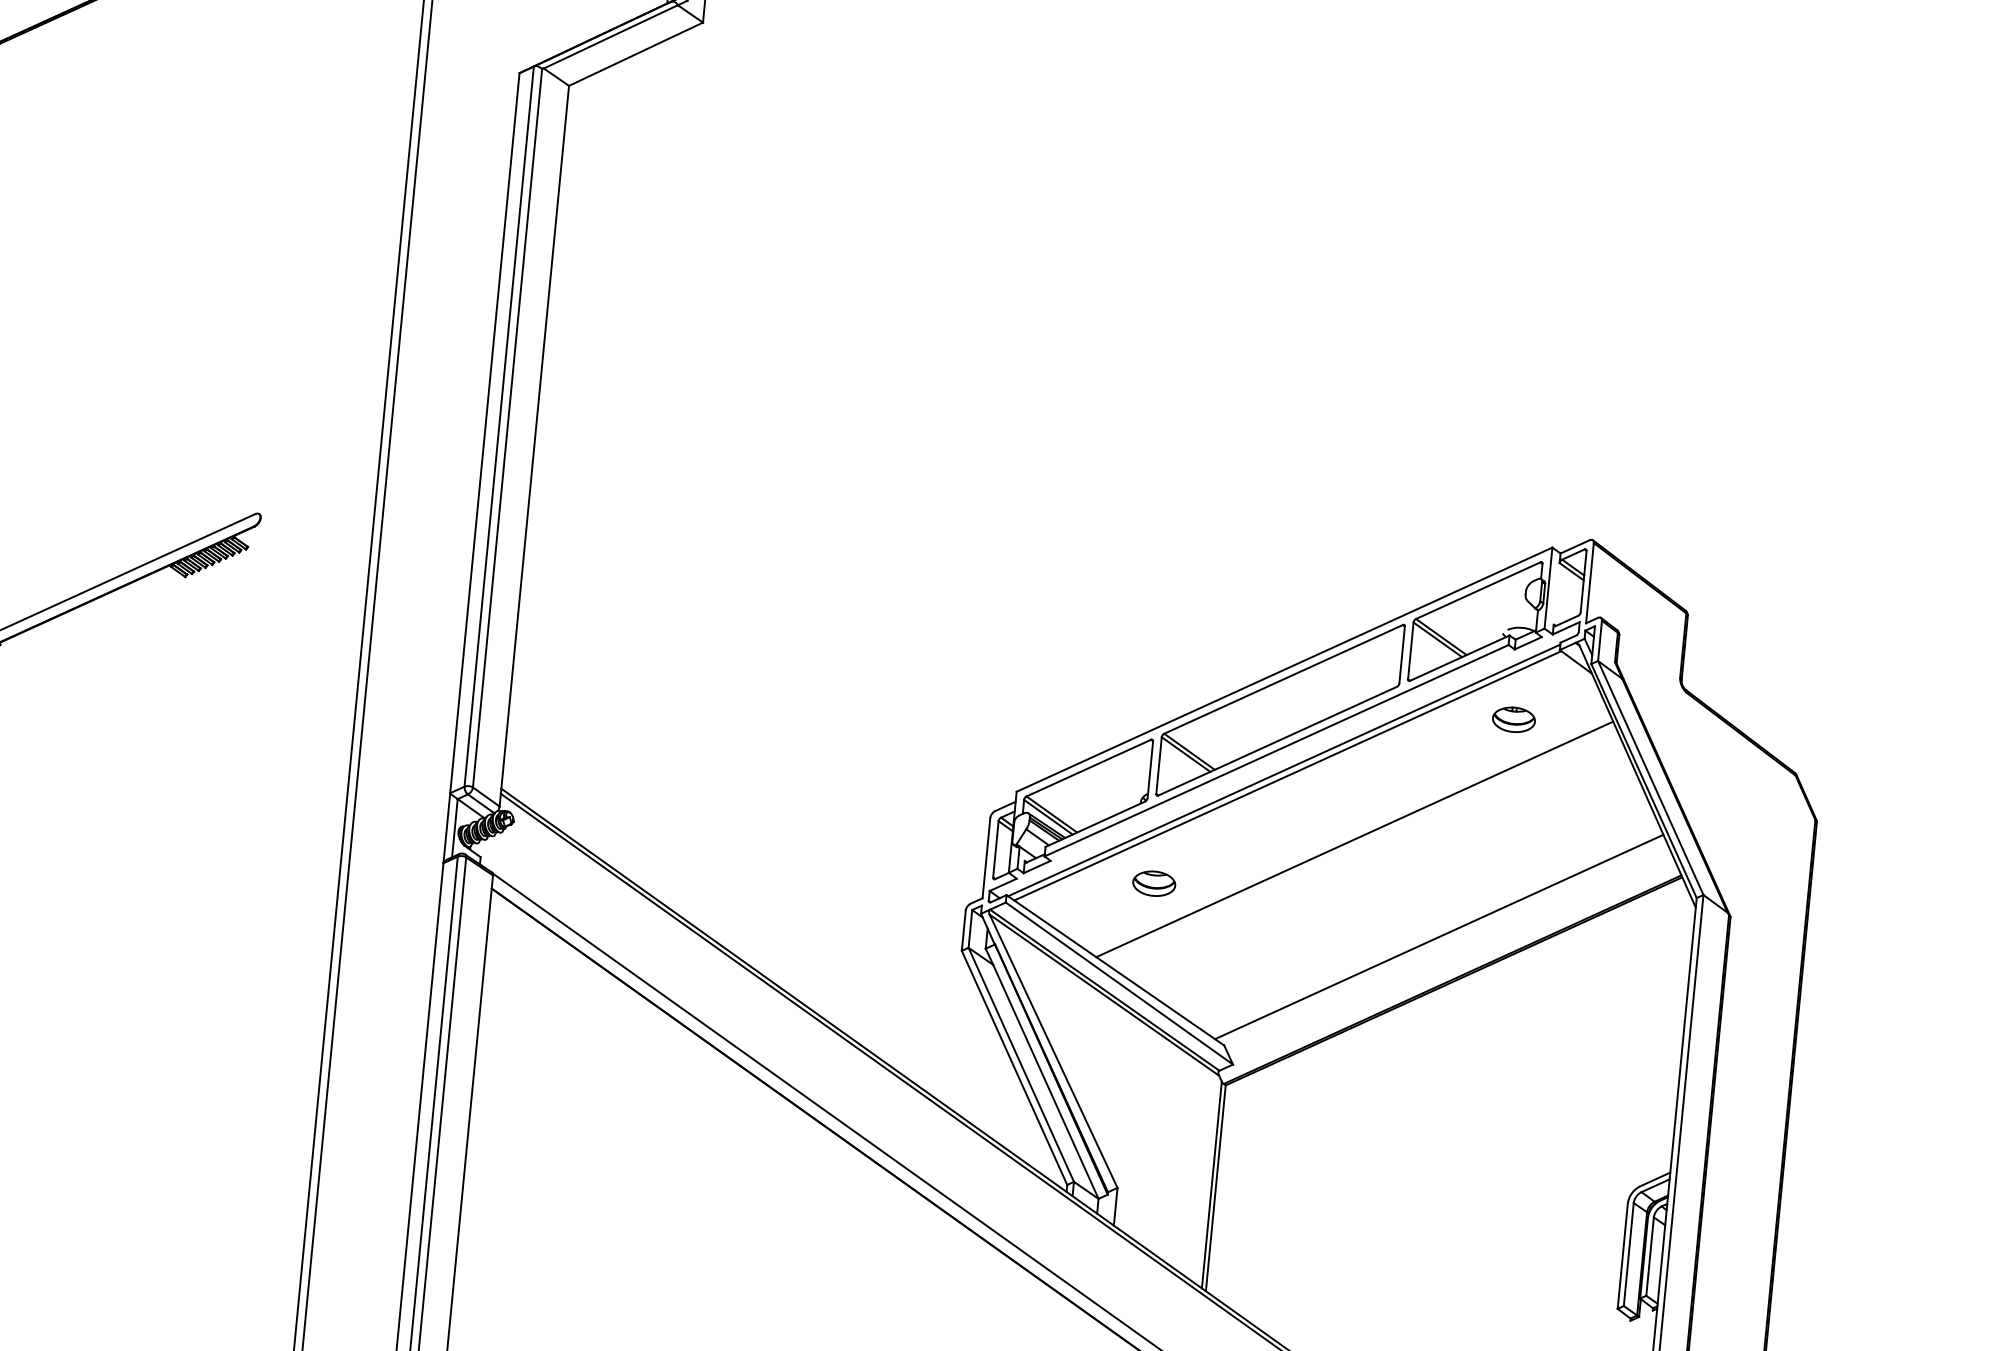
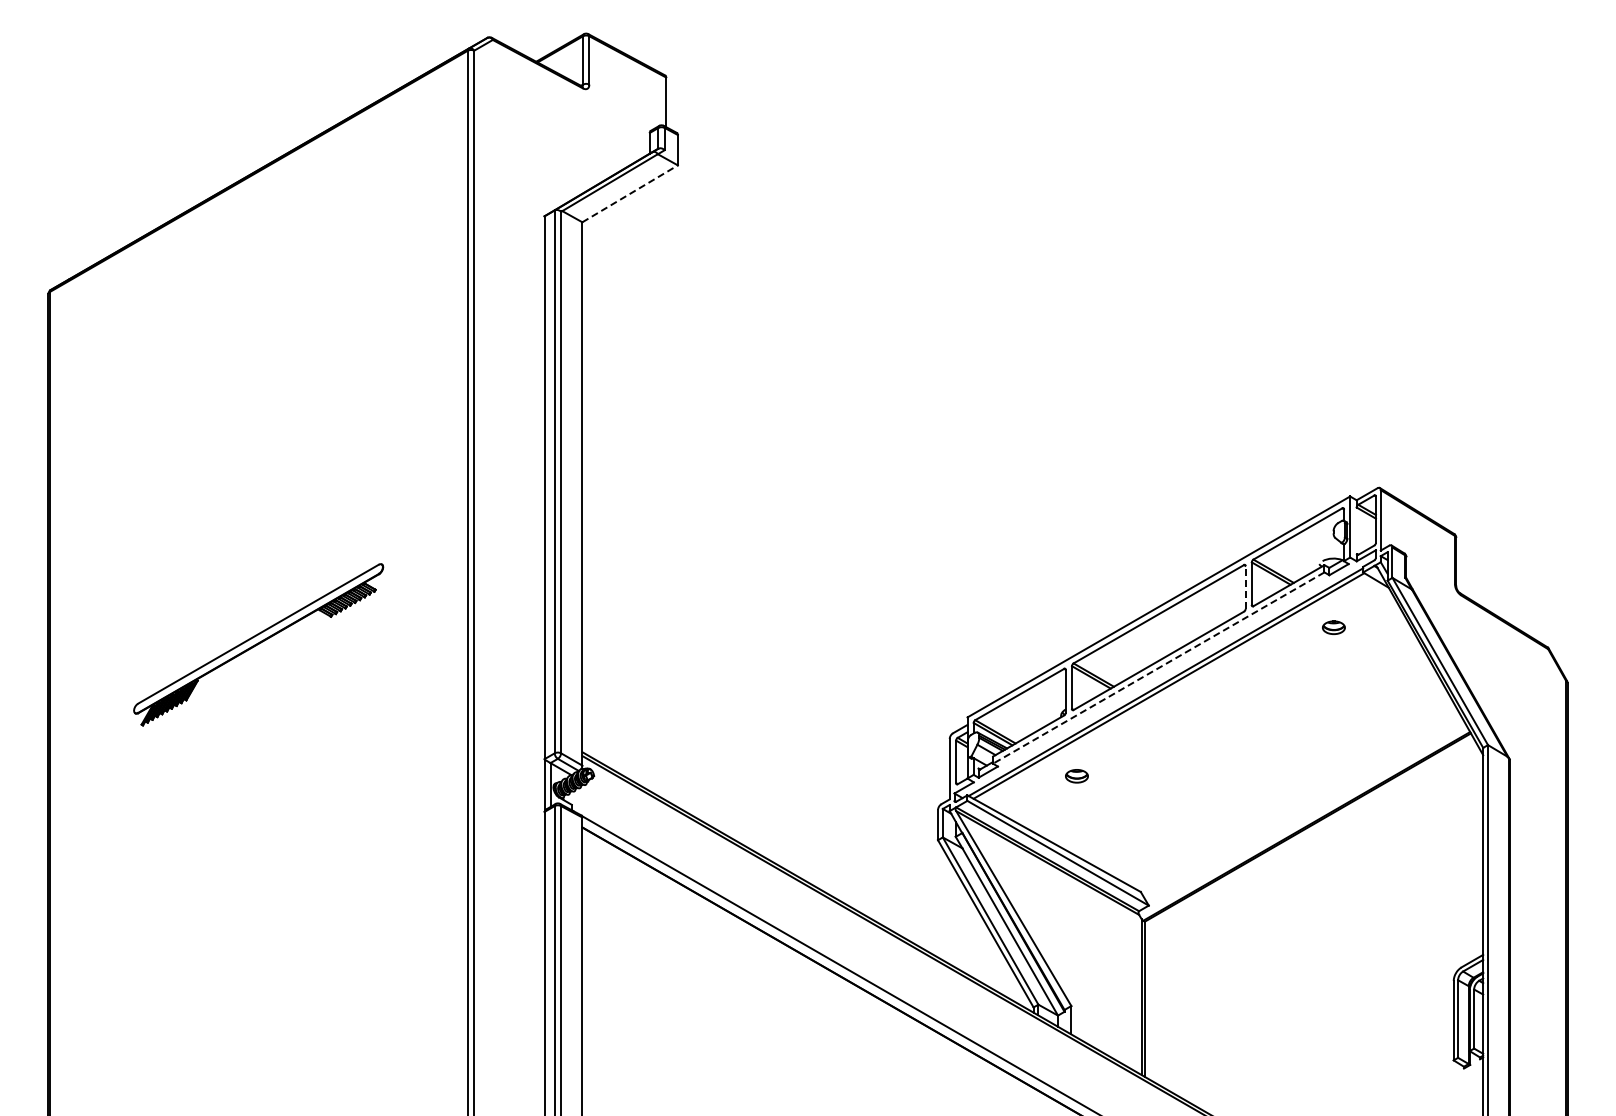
line: (636, 53) -> (630, 193), solid -> dashed
line: (1402, 653) -> (1245, 586), solid -> dashed
part: (1513, 719) -> (1333, 627), size x0.7
line: (1276, 751) -> (1158, 668), solid -> dashed
line: (1354, 839) -> (1223, 728), removed
part: (1153, 884) -> (1076, 776), size x0.7
line: (1439, 936) -> (1293, 795), removed

